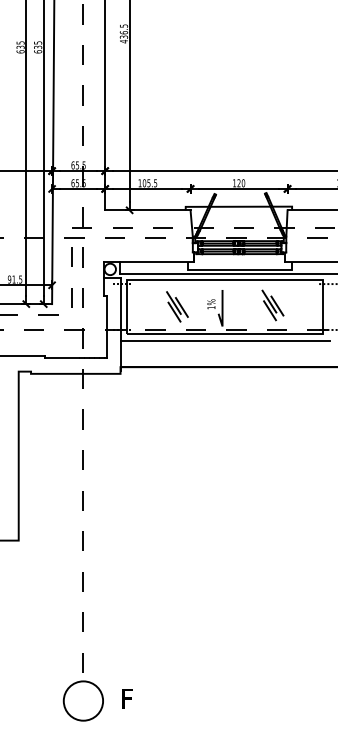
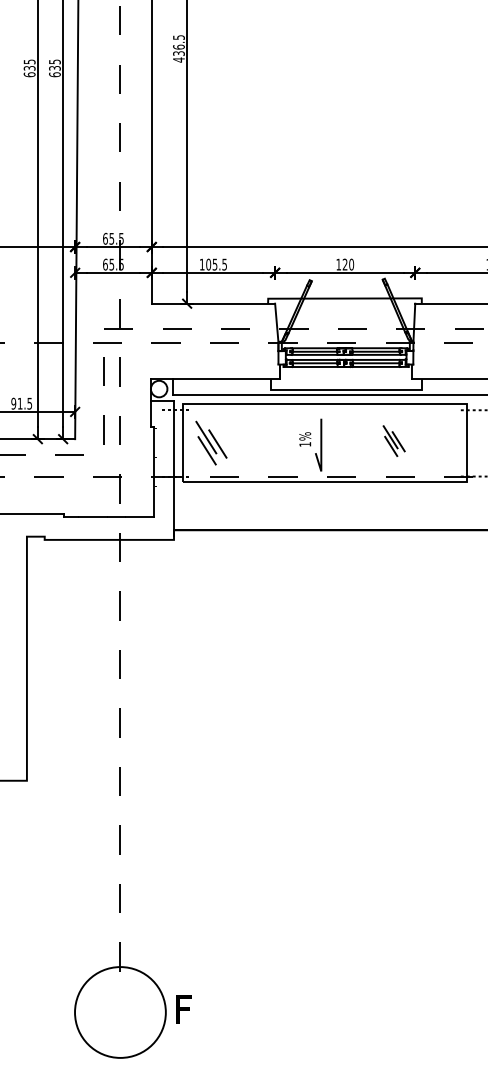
part: (272, 305) -> (393, 441), size x0.7
part: (177, 306) -> (211, 442), moved
line: (224, 340) -> (324, 491), removed
circle: (83, 700) -> (120, 1011), size x1.6

